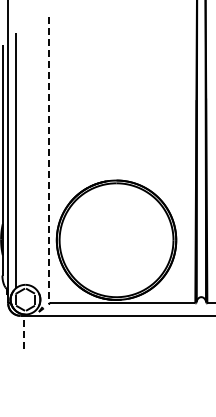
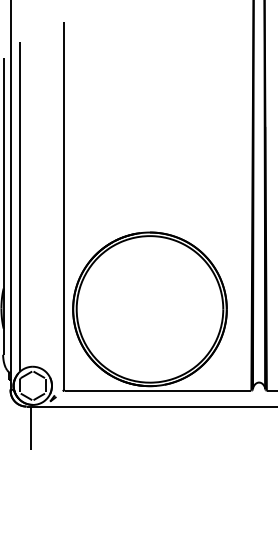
line: (49, 159) -> (63, 205), dashed -> solid
line: (24, 332) -> (31, 428), dashed -> solid

